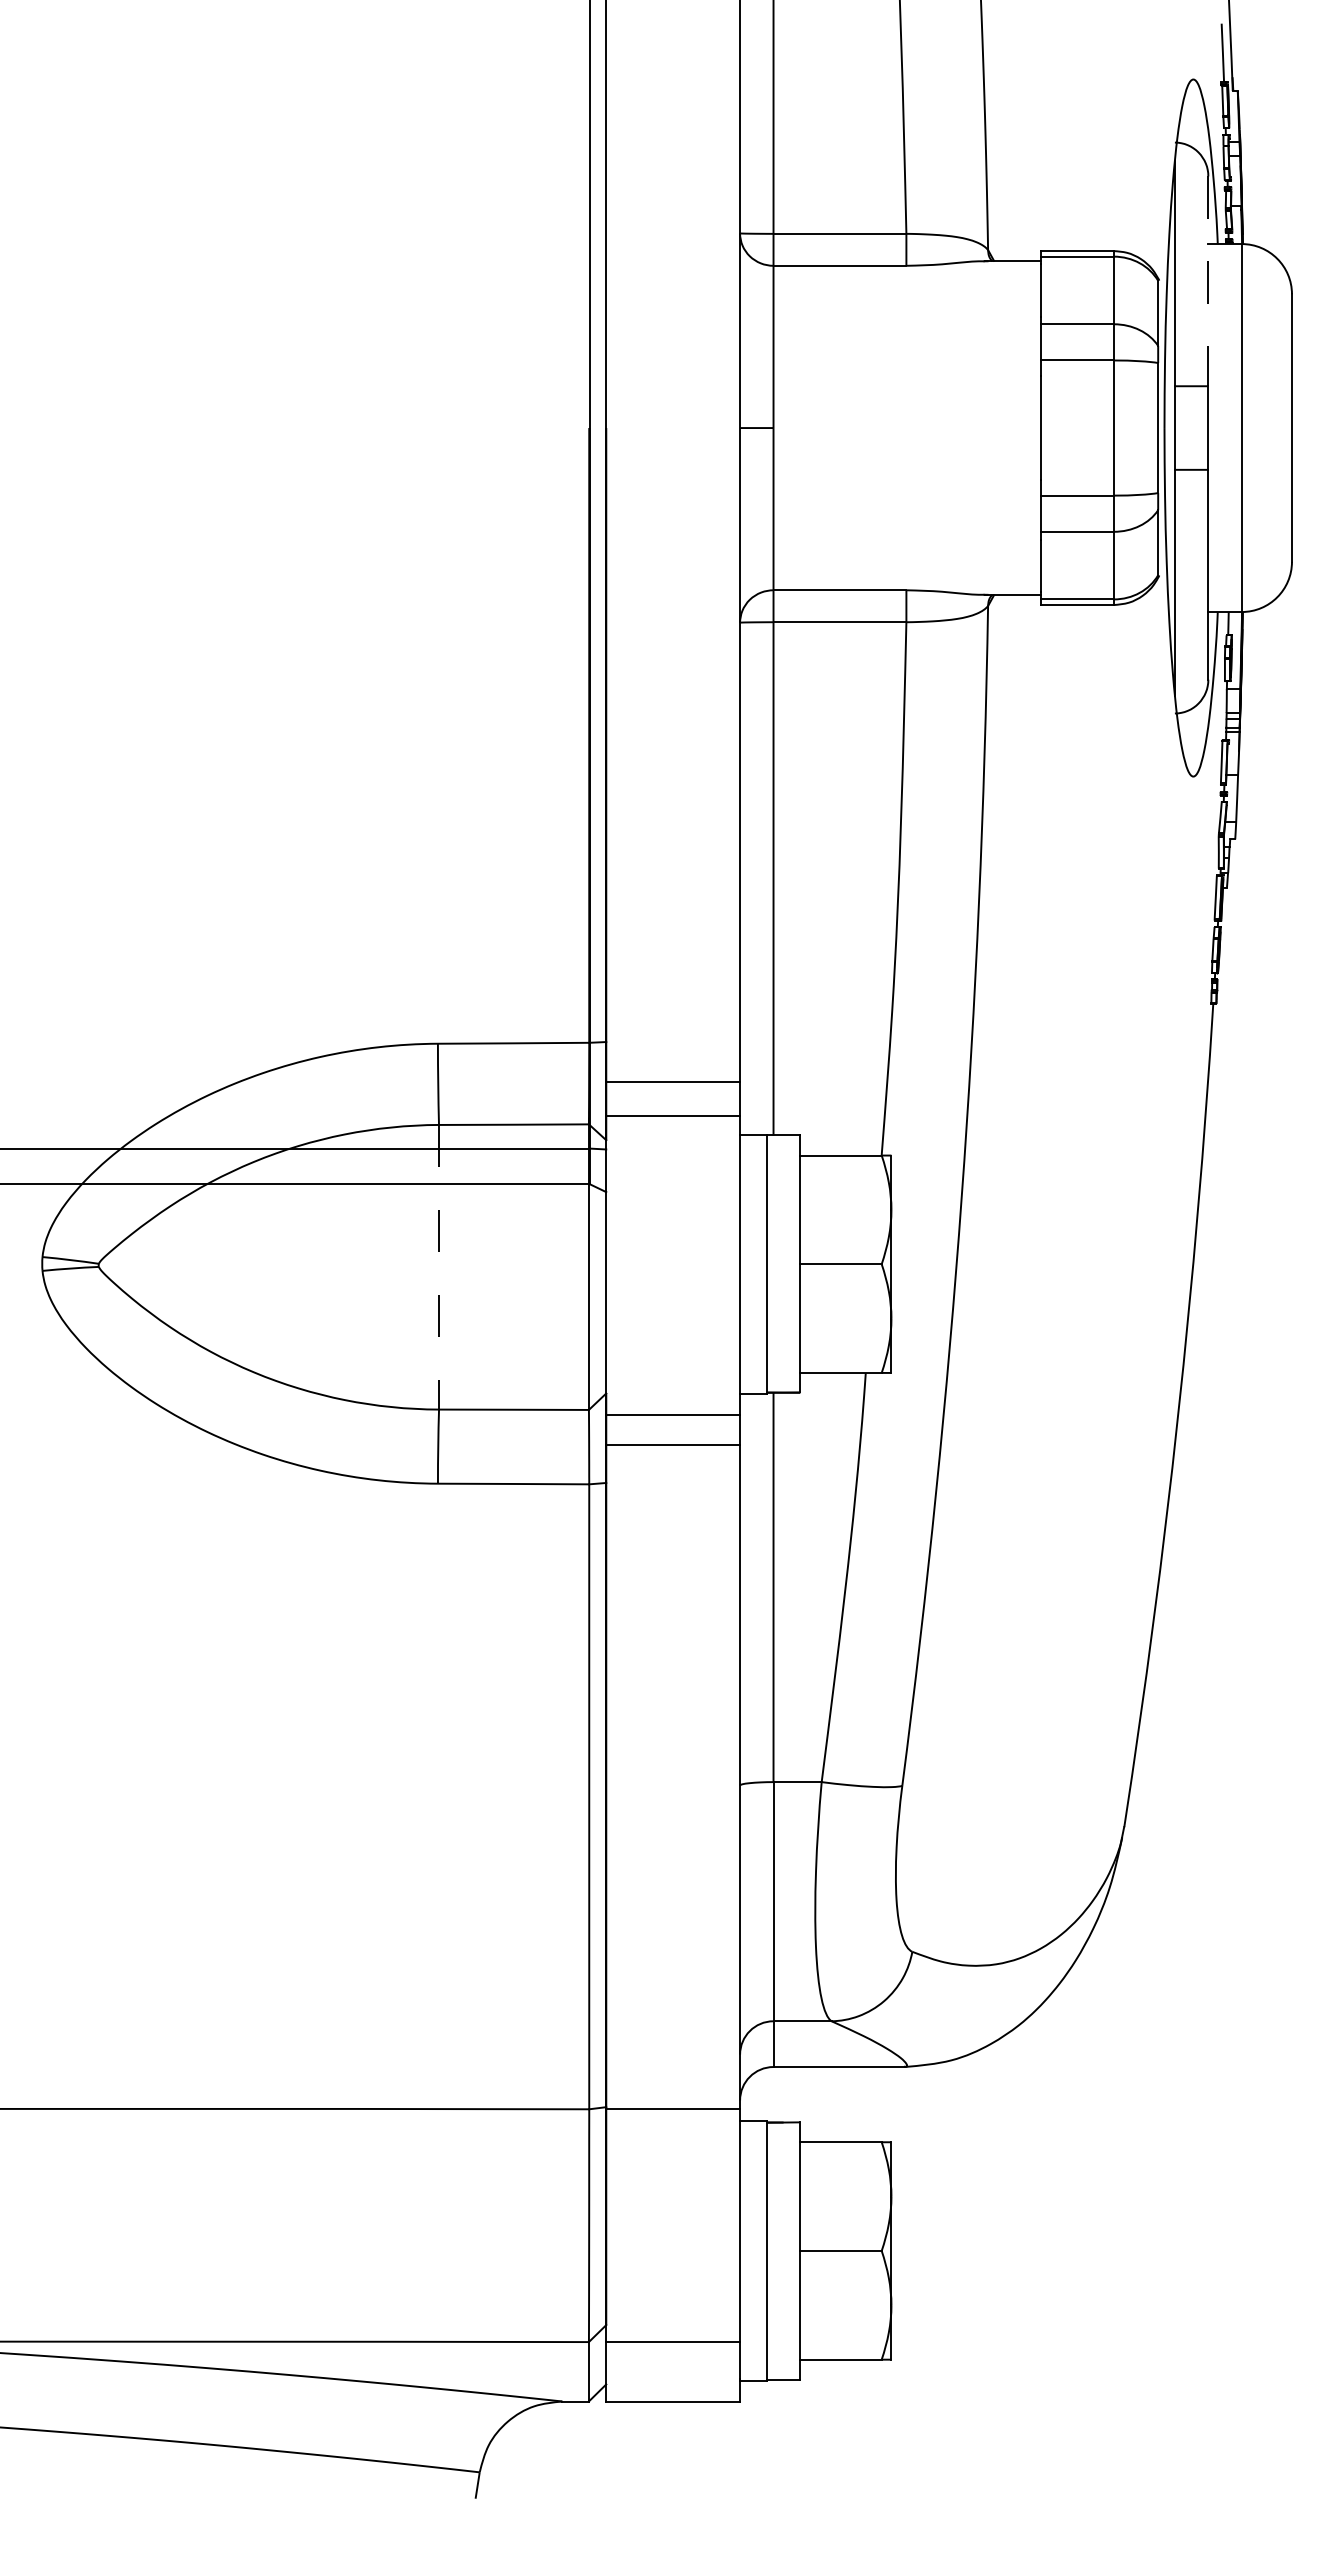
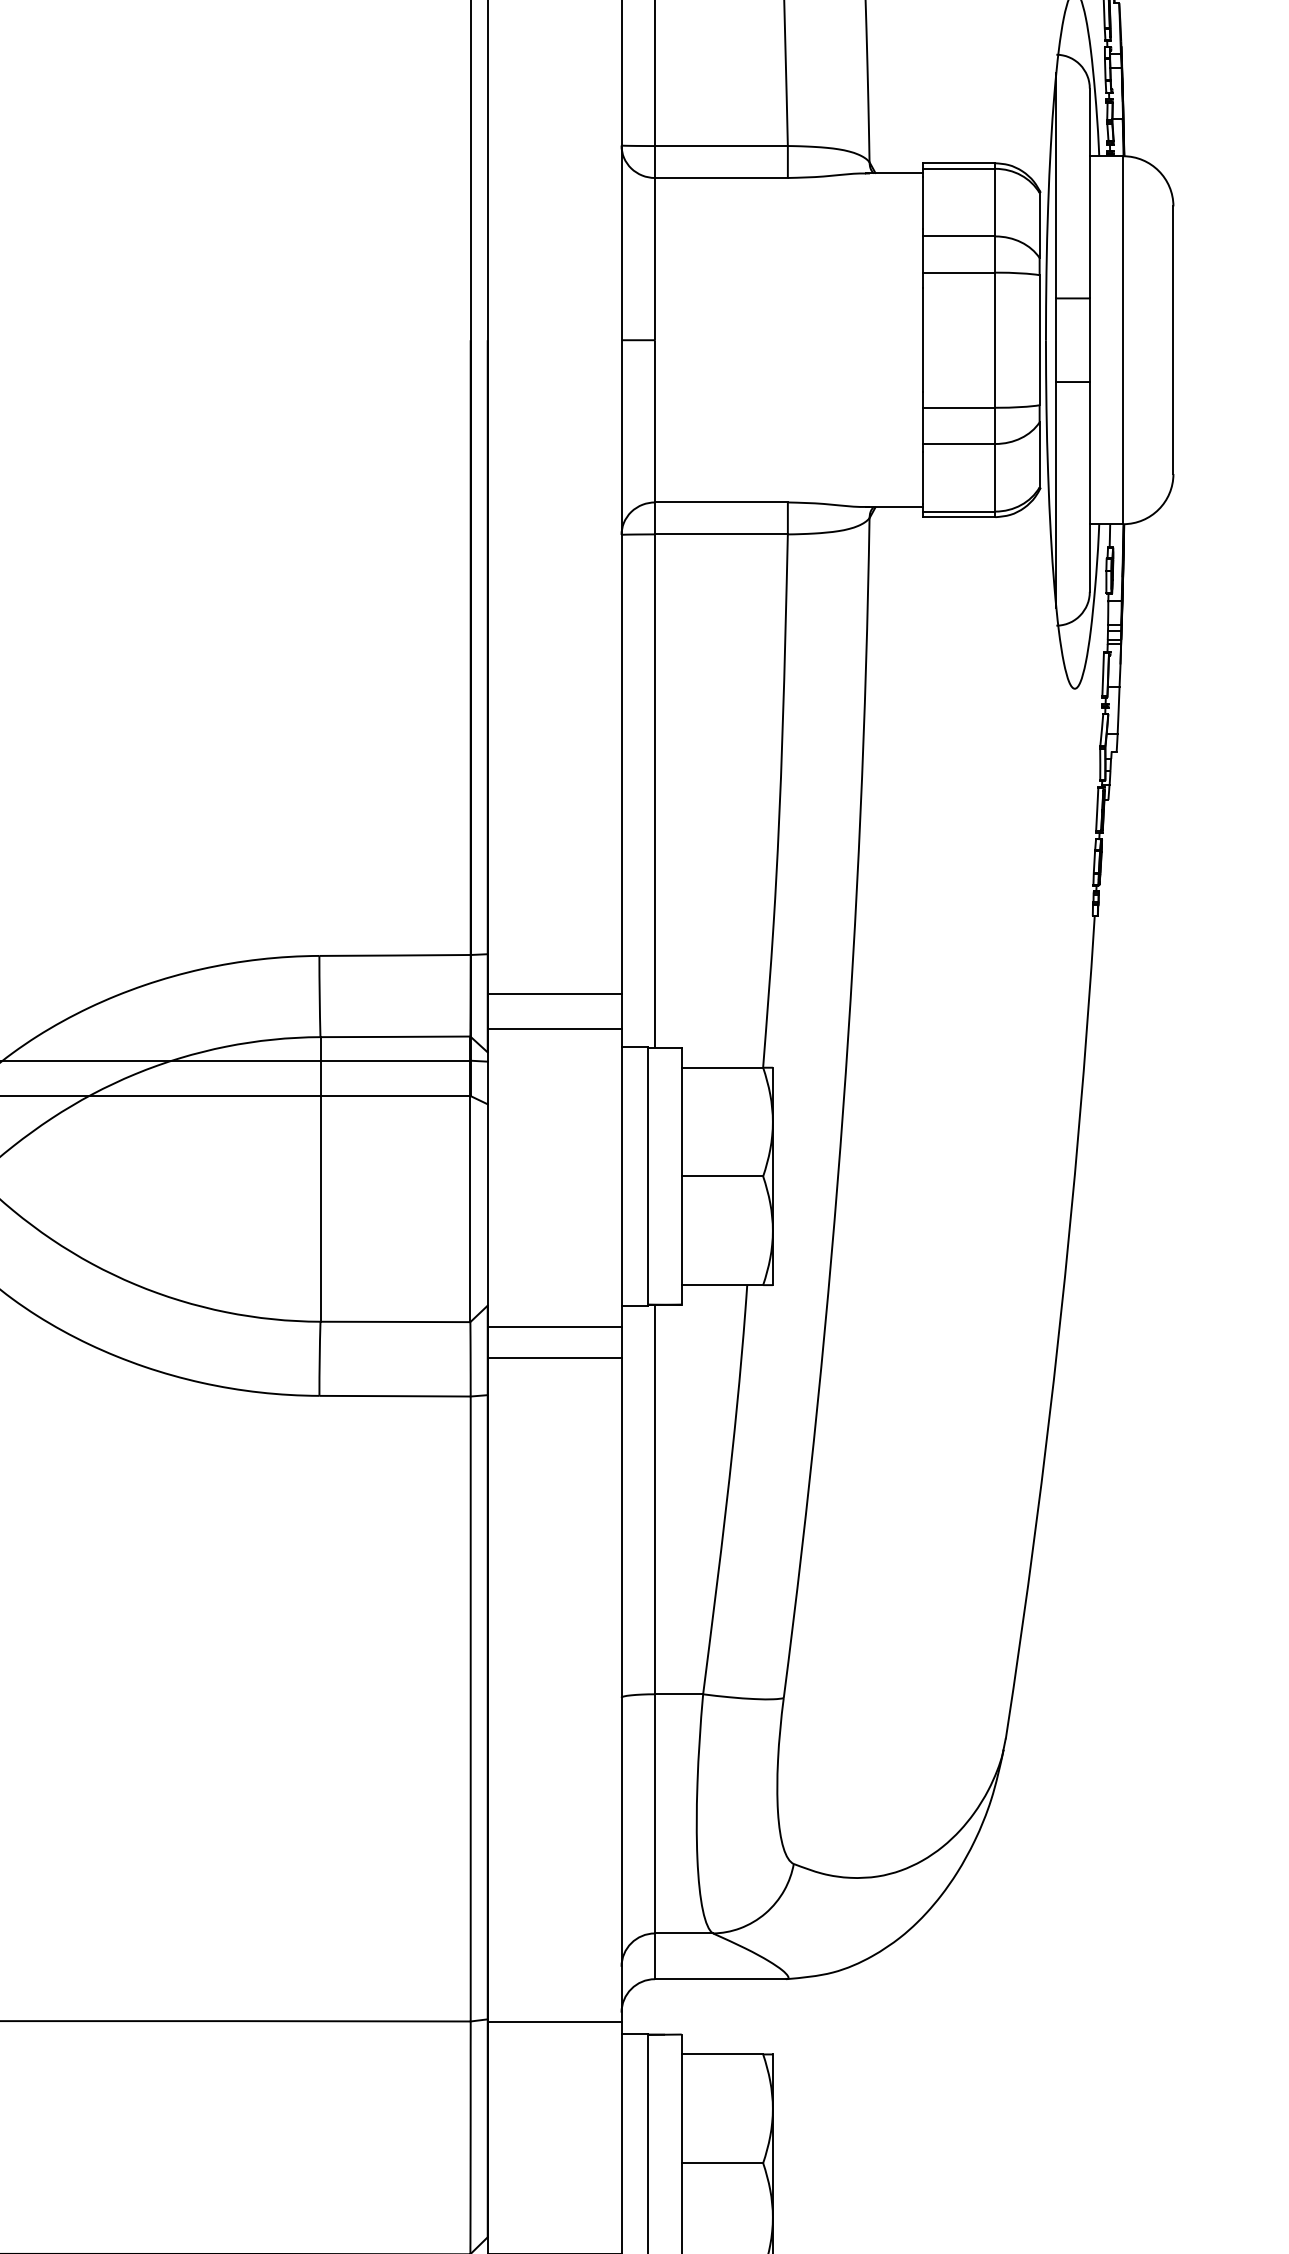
line: (1208, 281) -> (1089, 193), dashed -> solid
line: (439, 1267) -> (320, 1179), dashed -> solid

